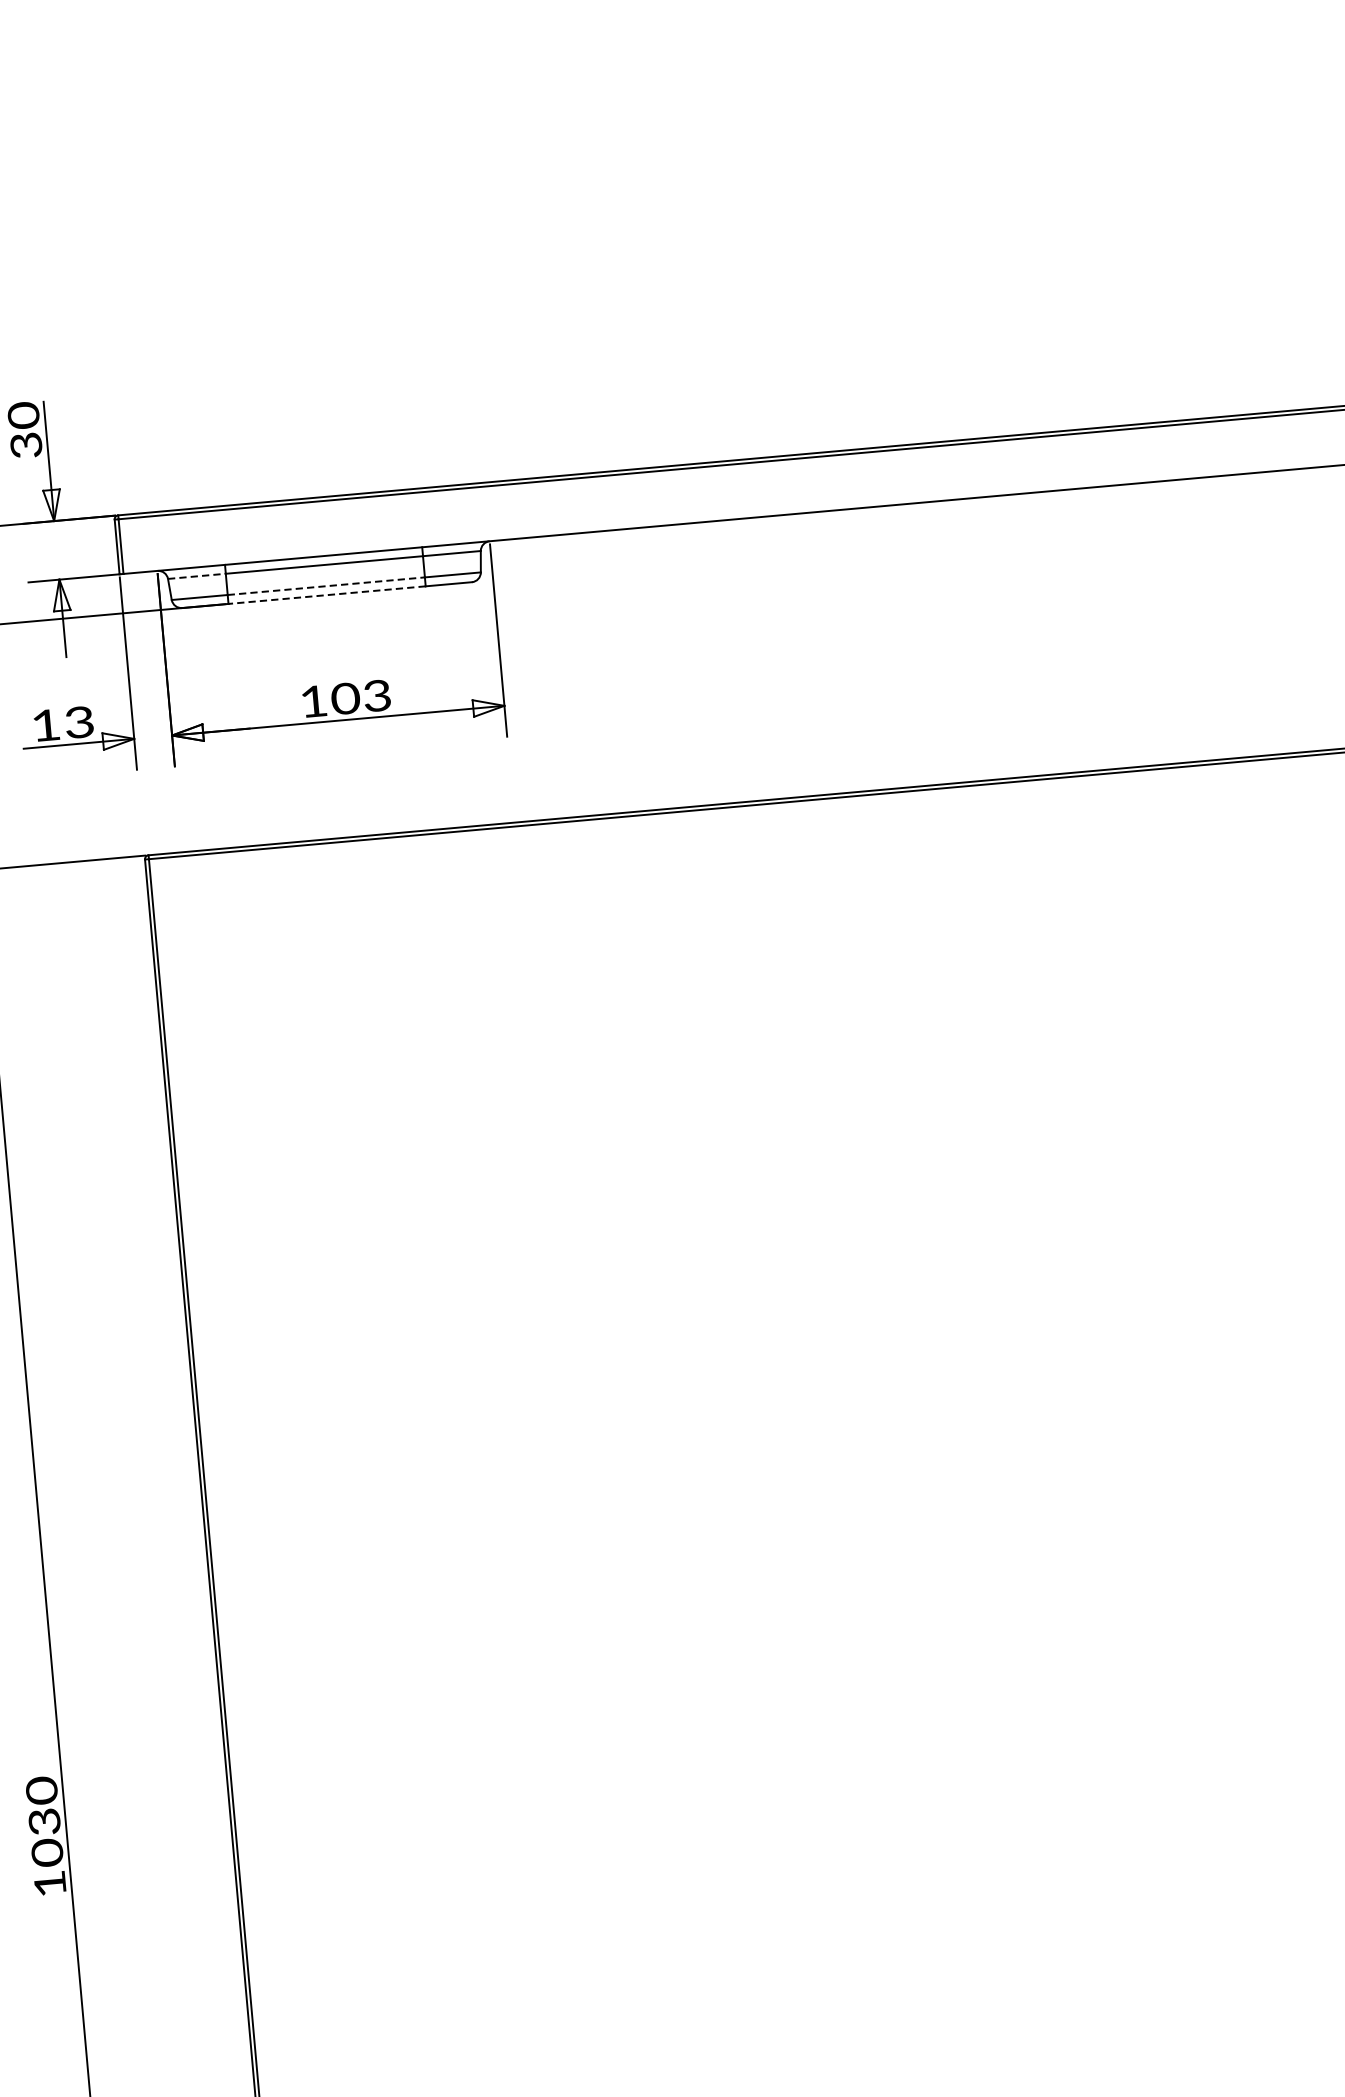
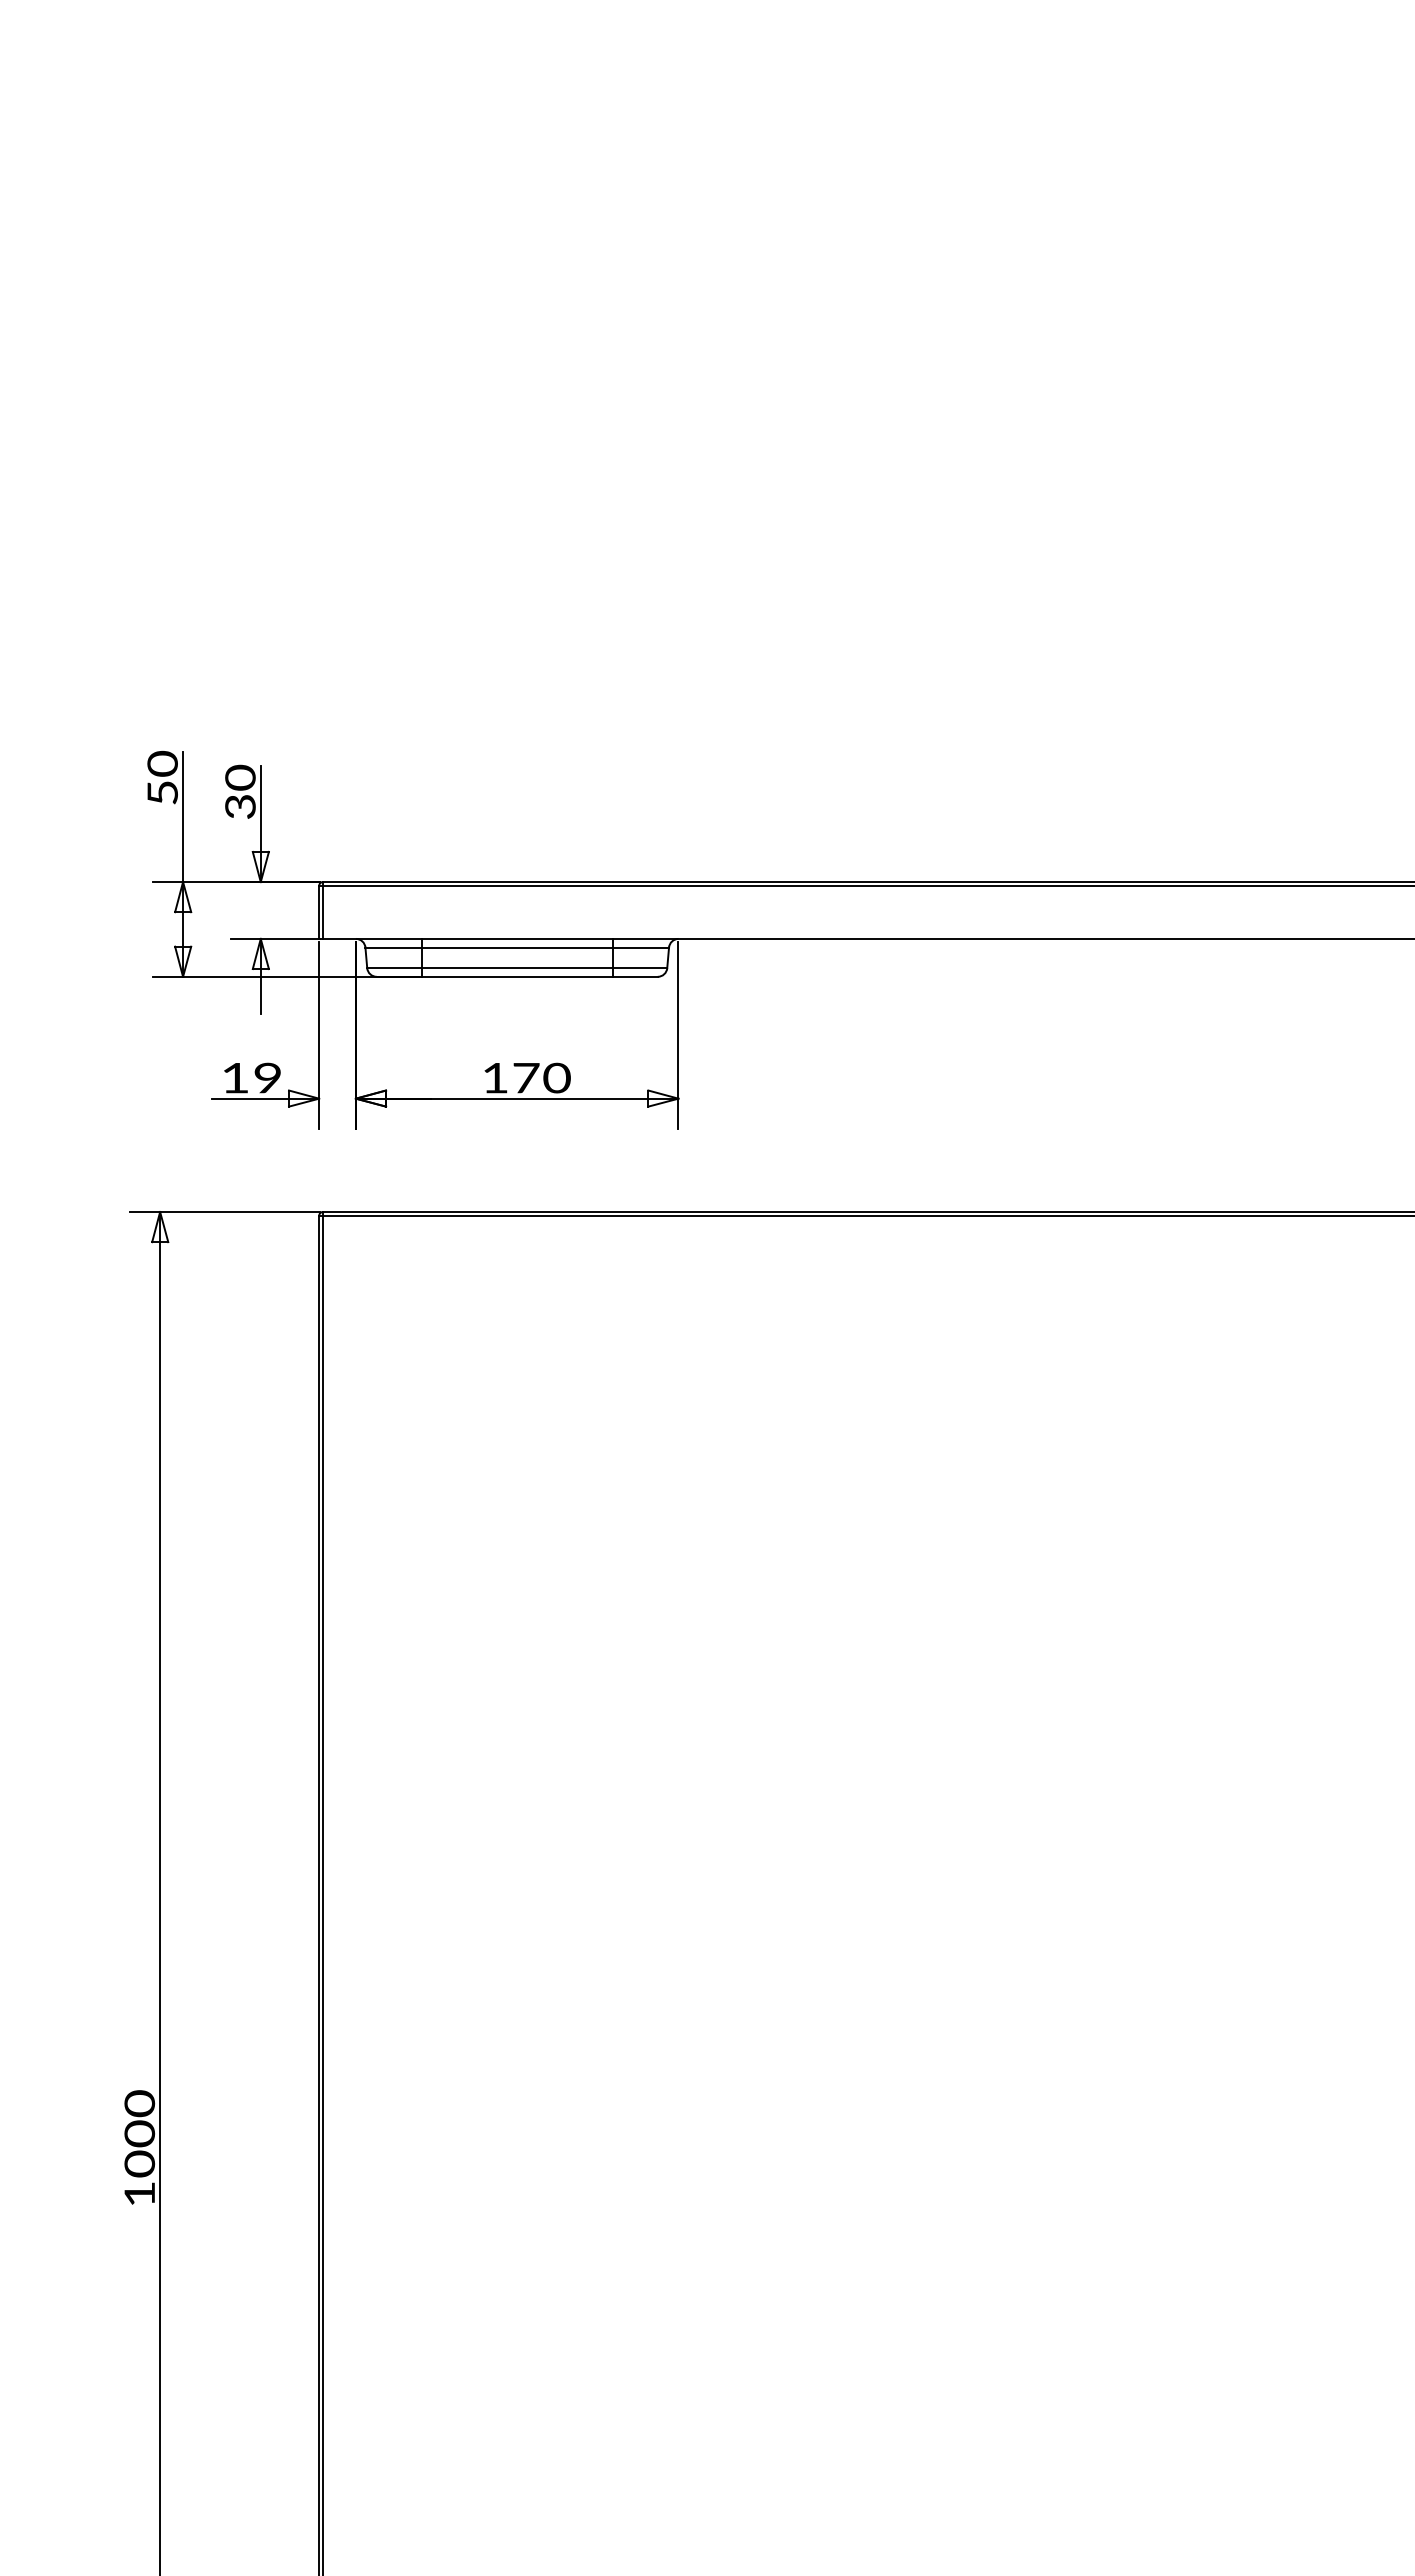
line: (196, 576) -> (393, 947), dashed -> solid
line: (326, 586) -> (517, 968), dashed -> solid
line: (327, 594) -> (517, 976), dashed -> solid
text: (361, 696) -> (541, 1077), 103 -> 170
text: (79, 722) -> (267, 1078), 13 -> 19
text: (44, 1821) -> (139, 2133), 1030 -> 1000

